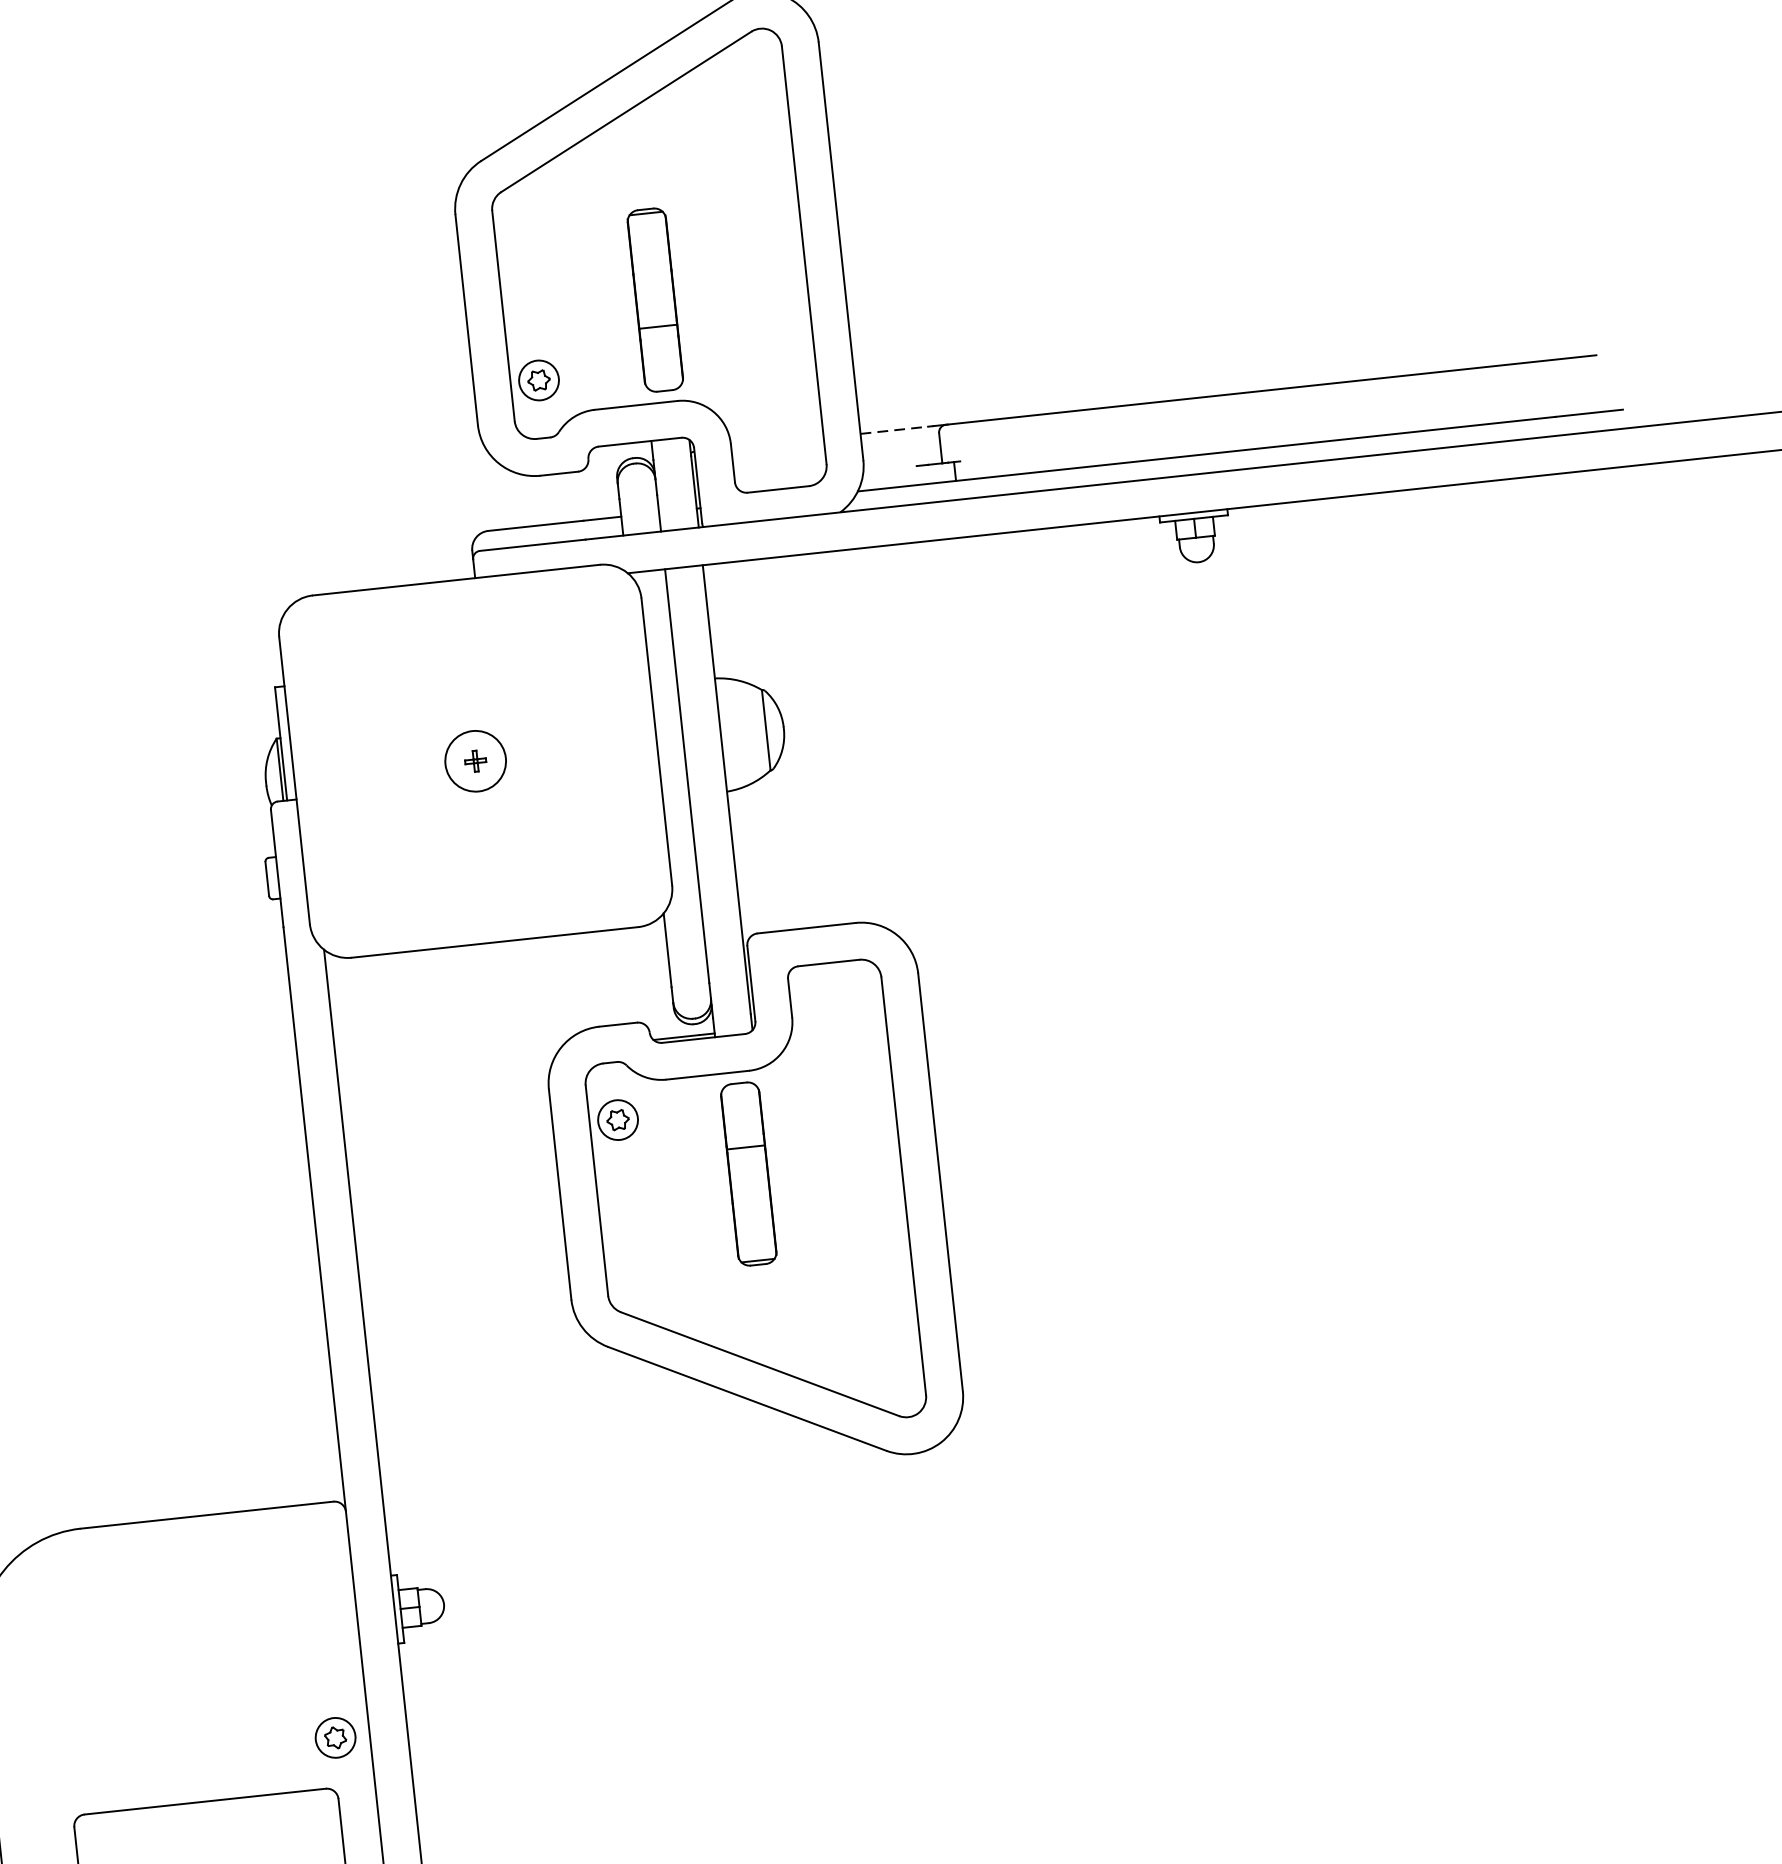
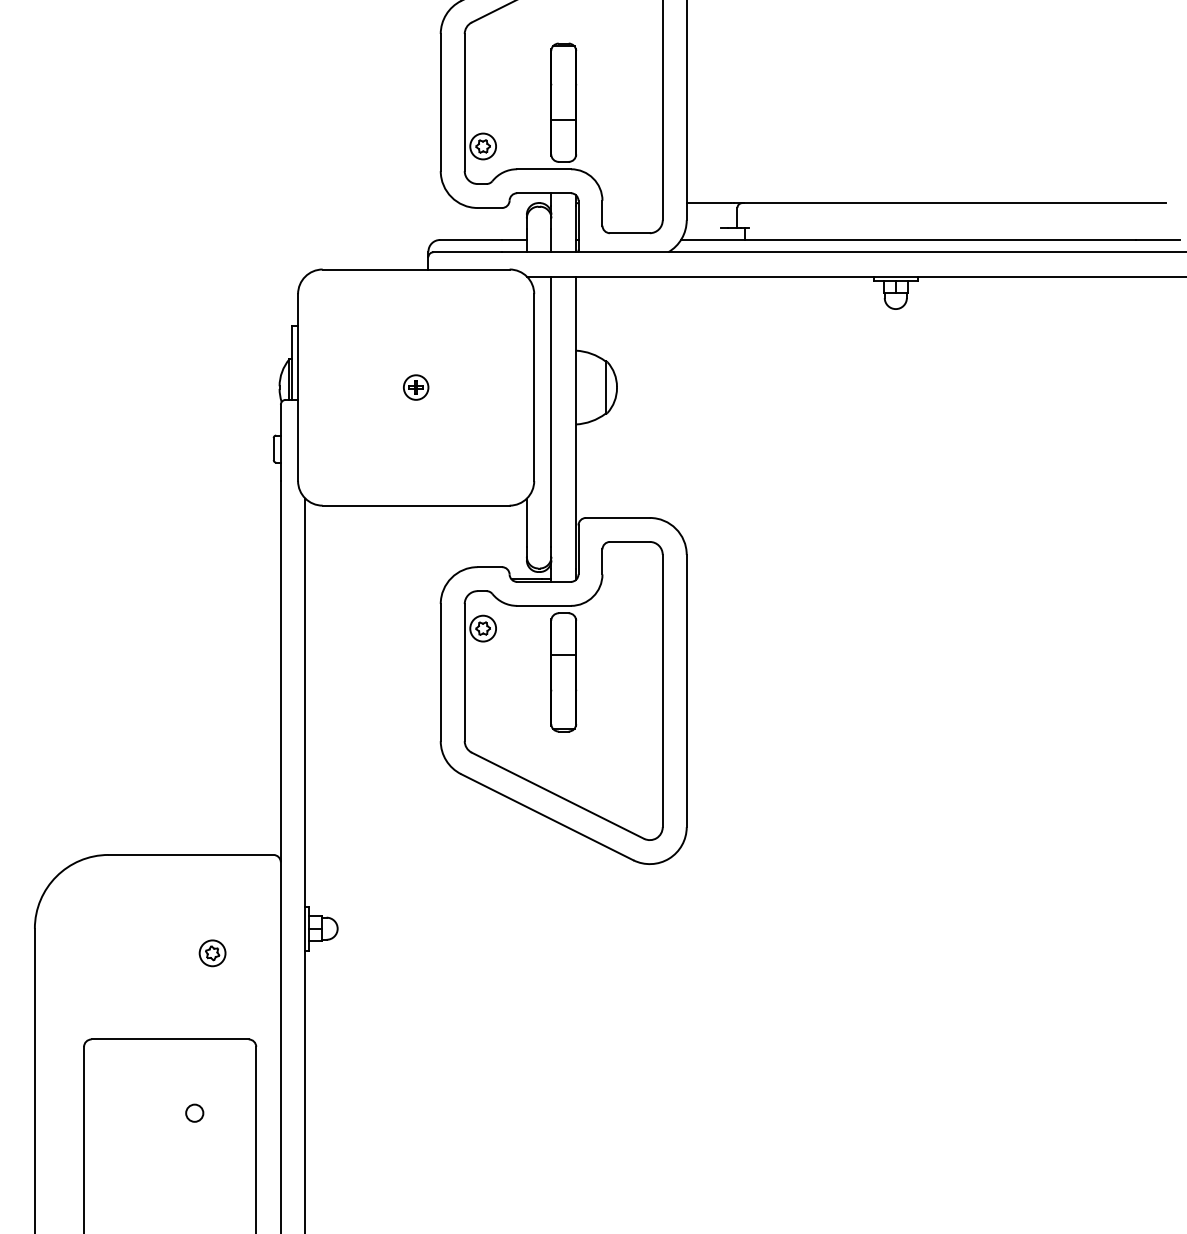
line: (895, 430) -> (709, 203), dashed -> solid
circle: (474, 761) -> (415, 387), size x0.62
part: (335, 1738) -> (212, 953), moved

